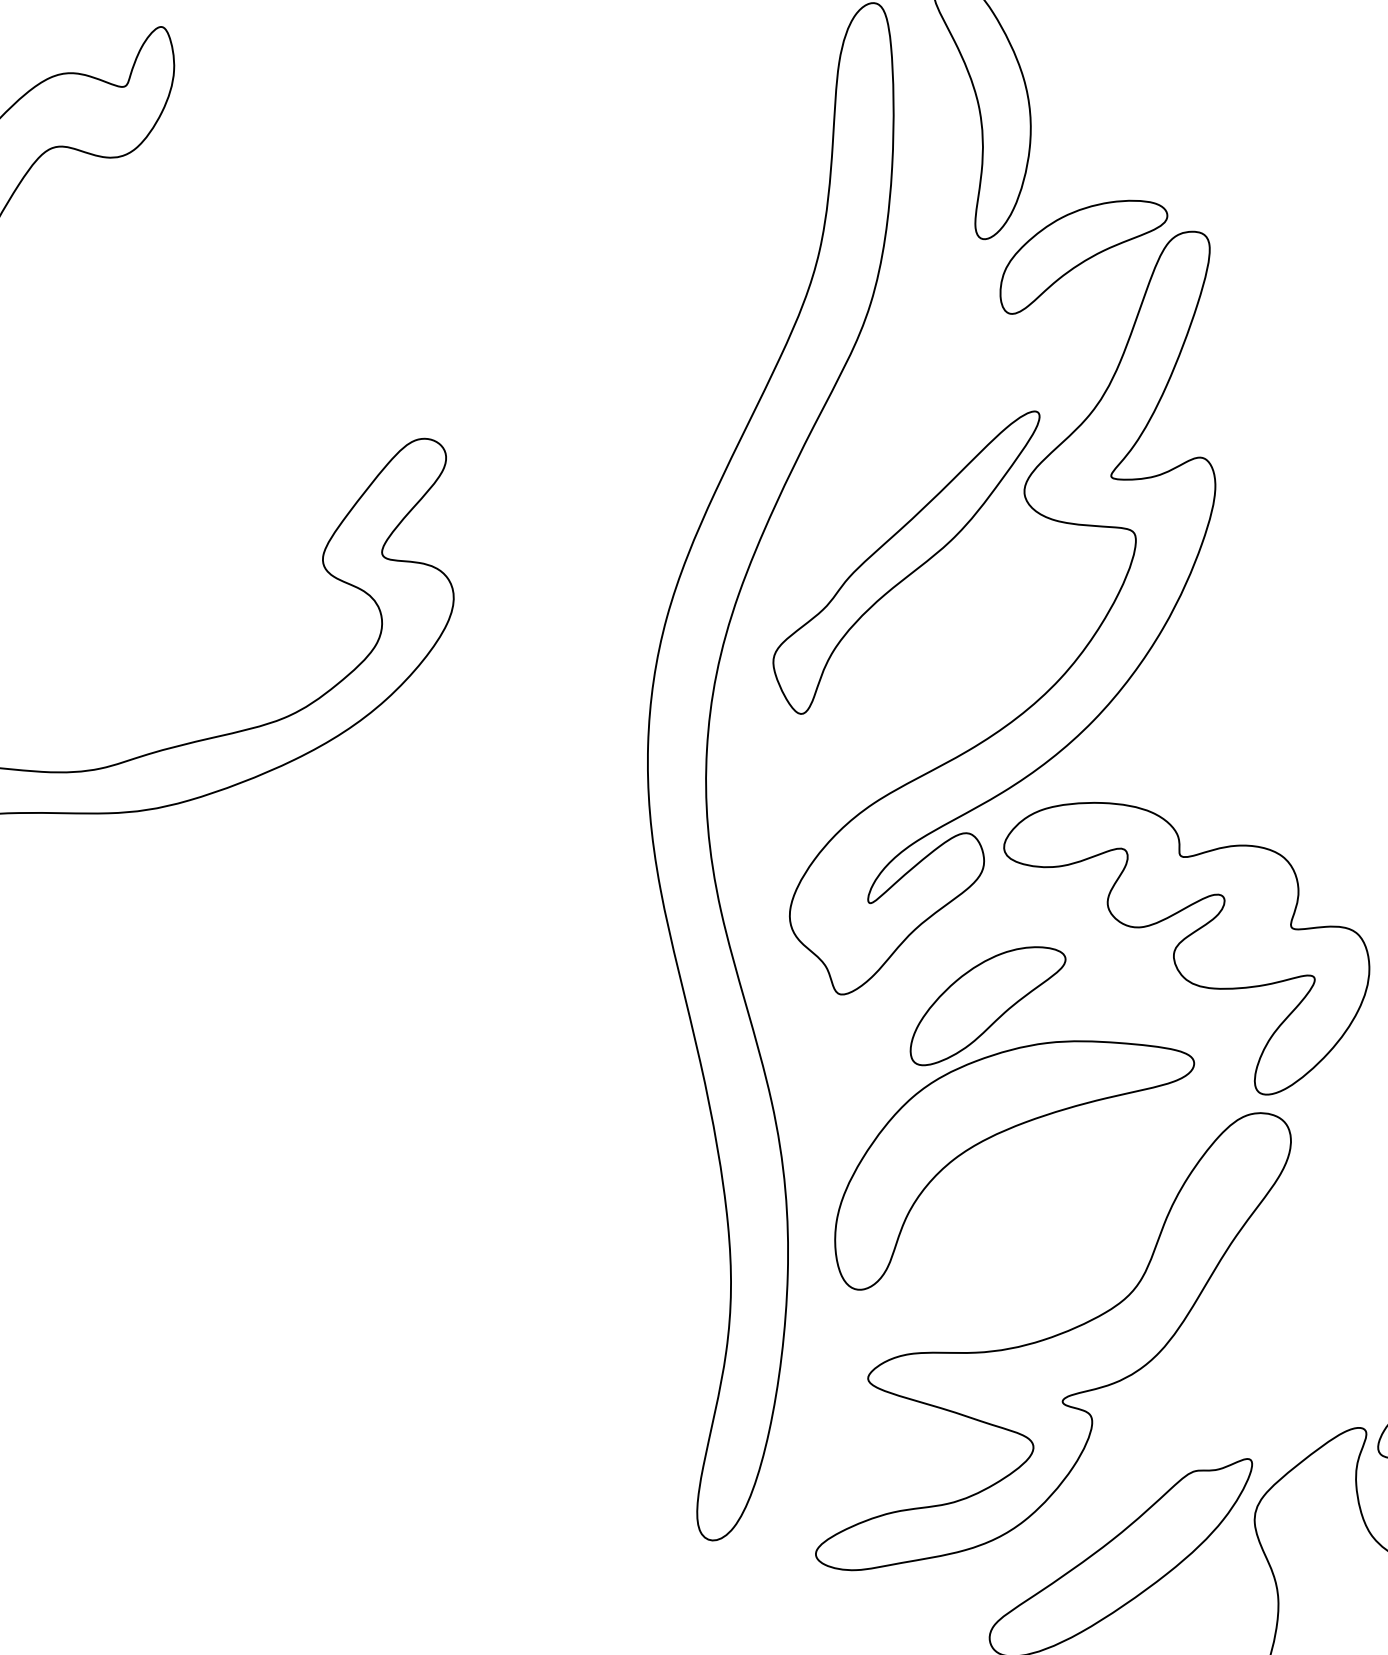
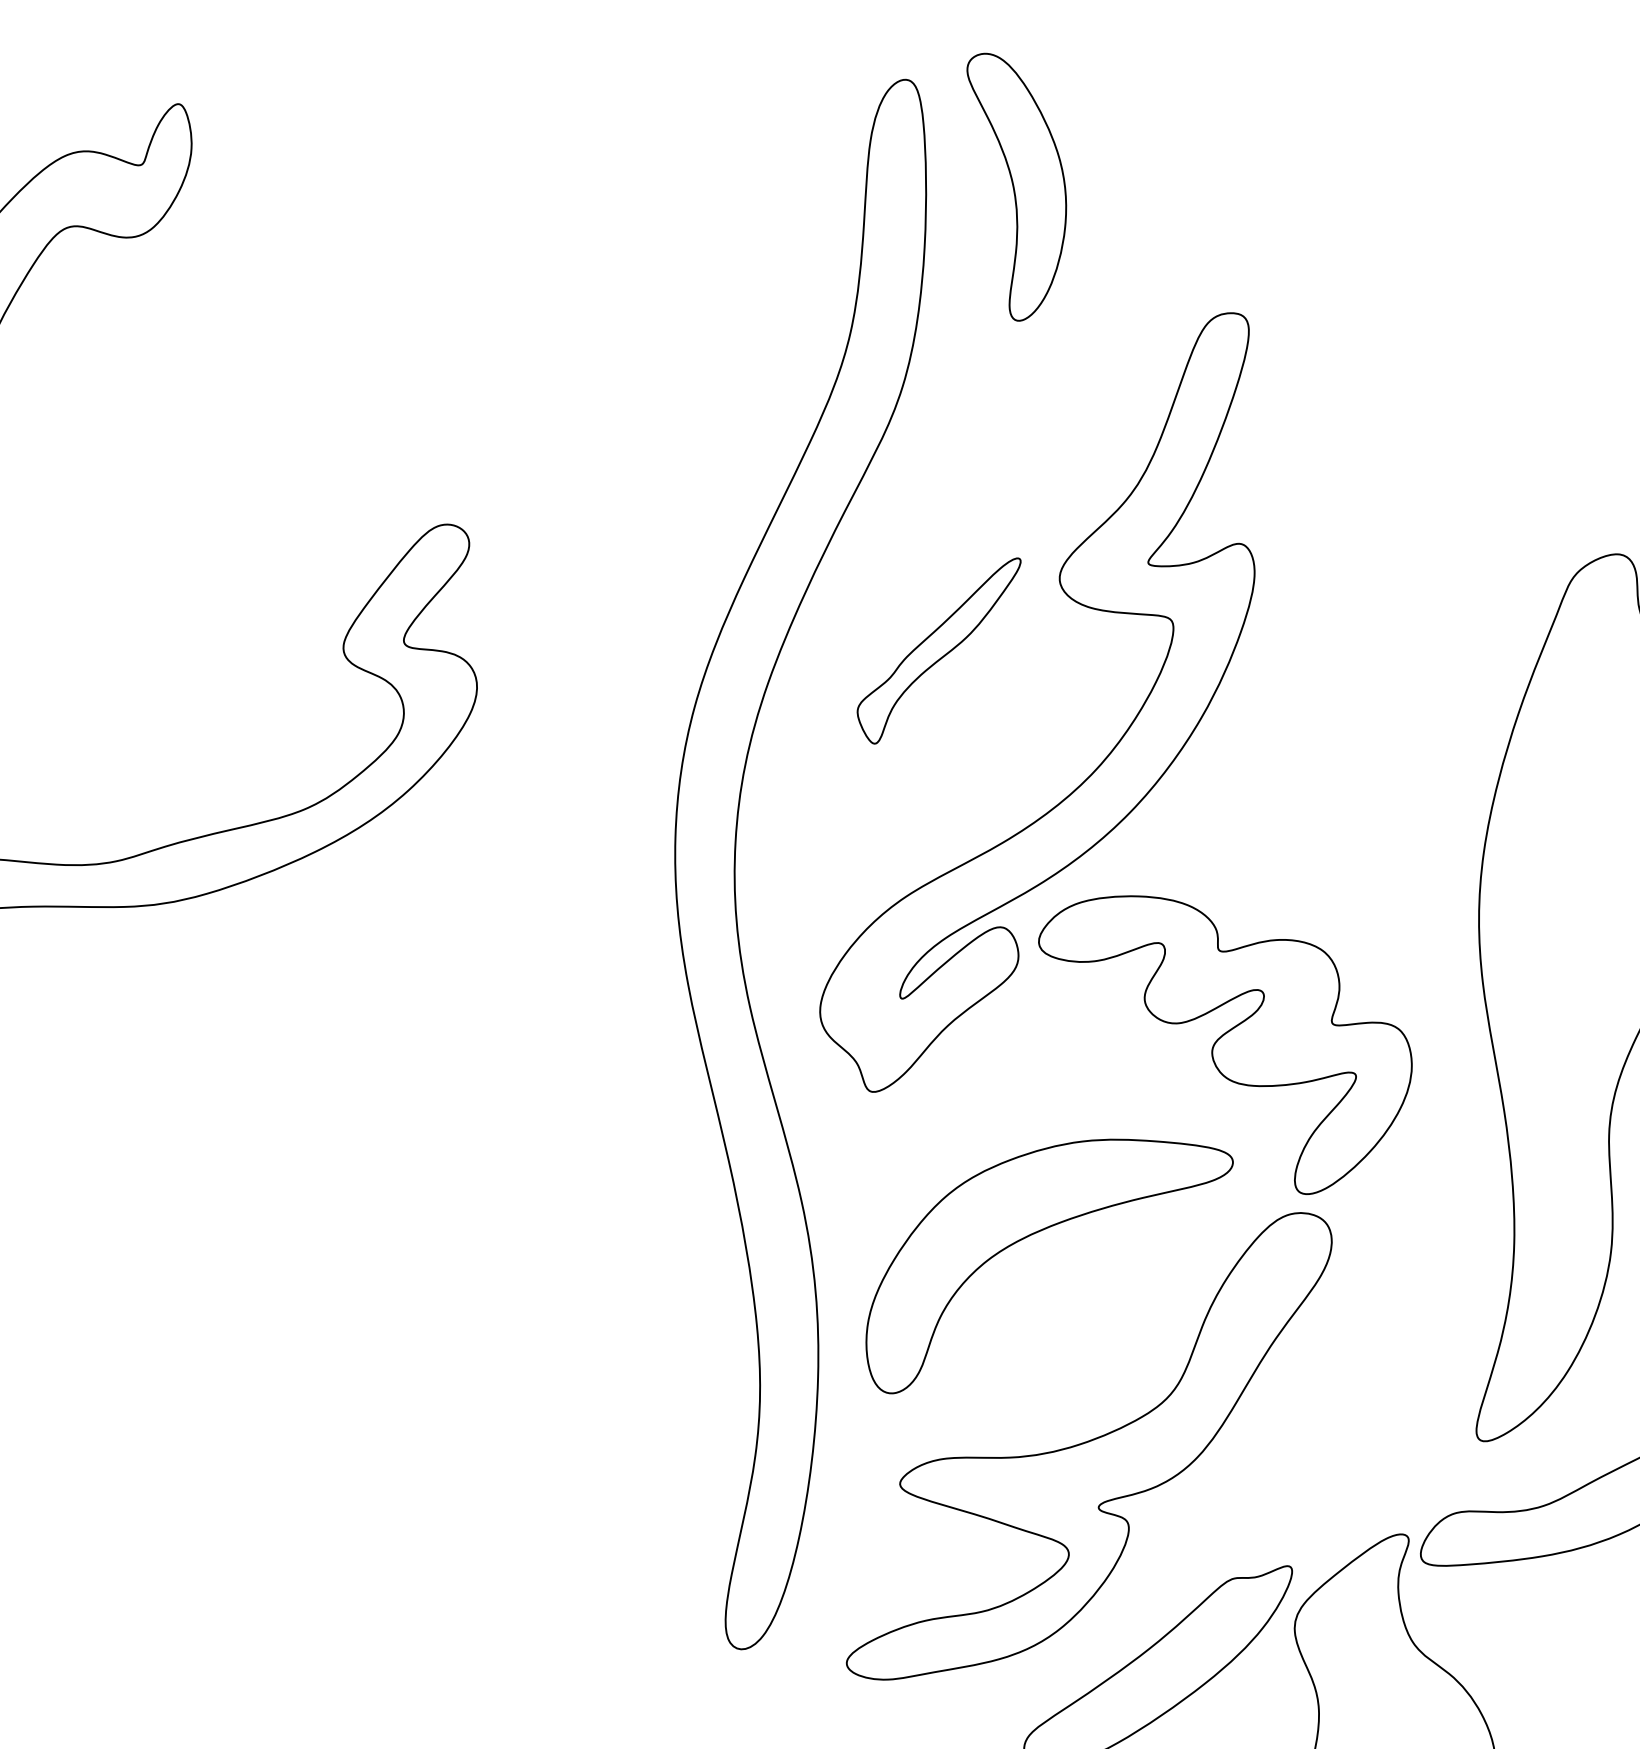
part: (1084, 256) -> (1120, 338), removed
part: (905, 562) -> (938, 650), size x0.6
part: (988, 1005) -> (1022, 1103), removed

